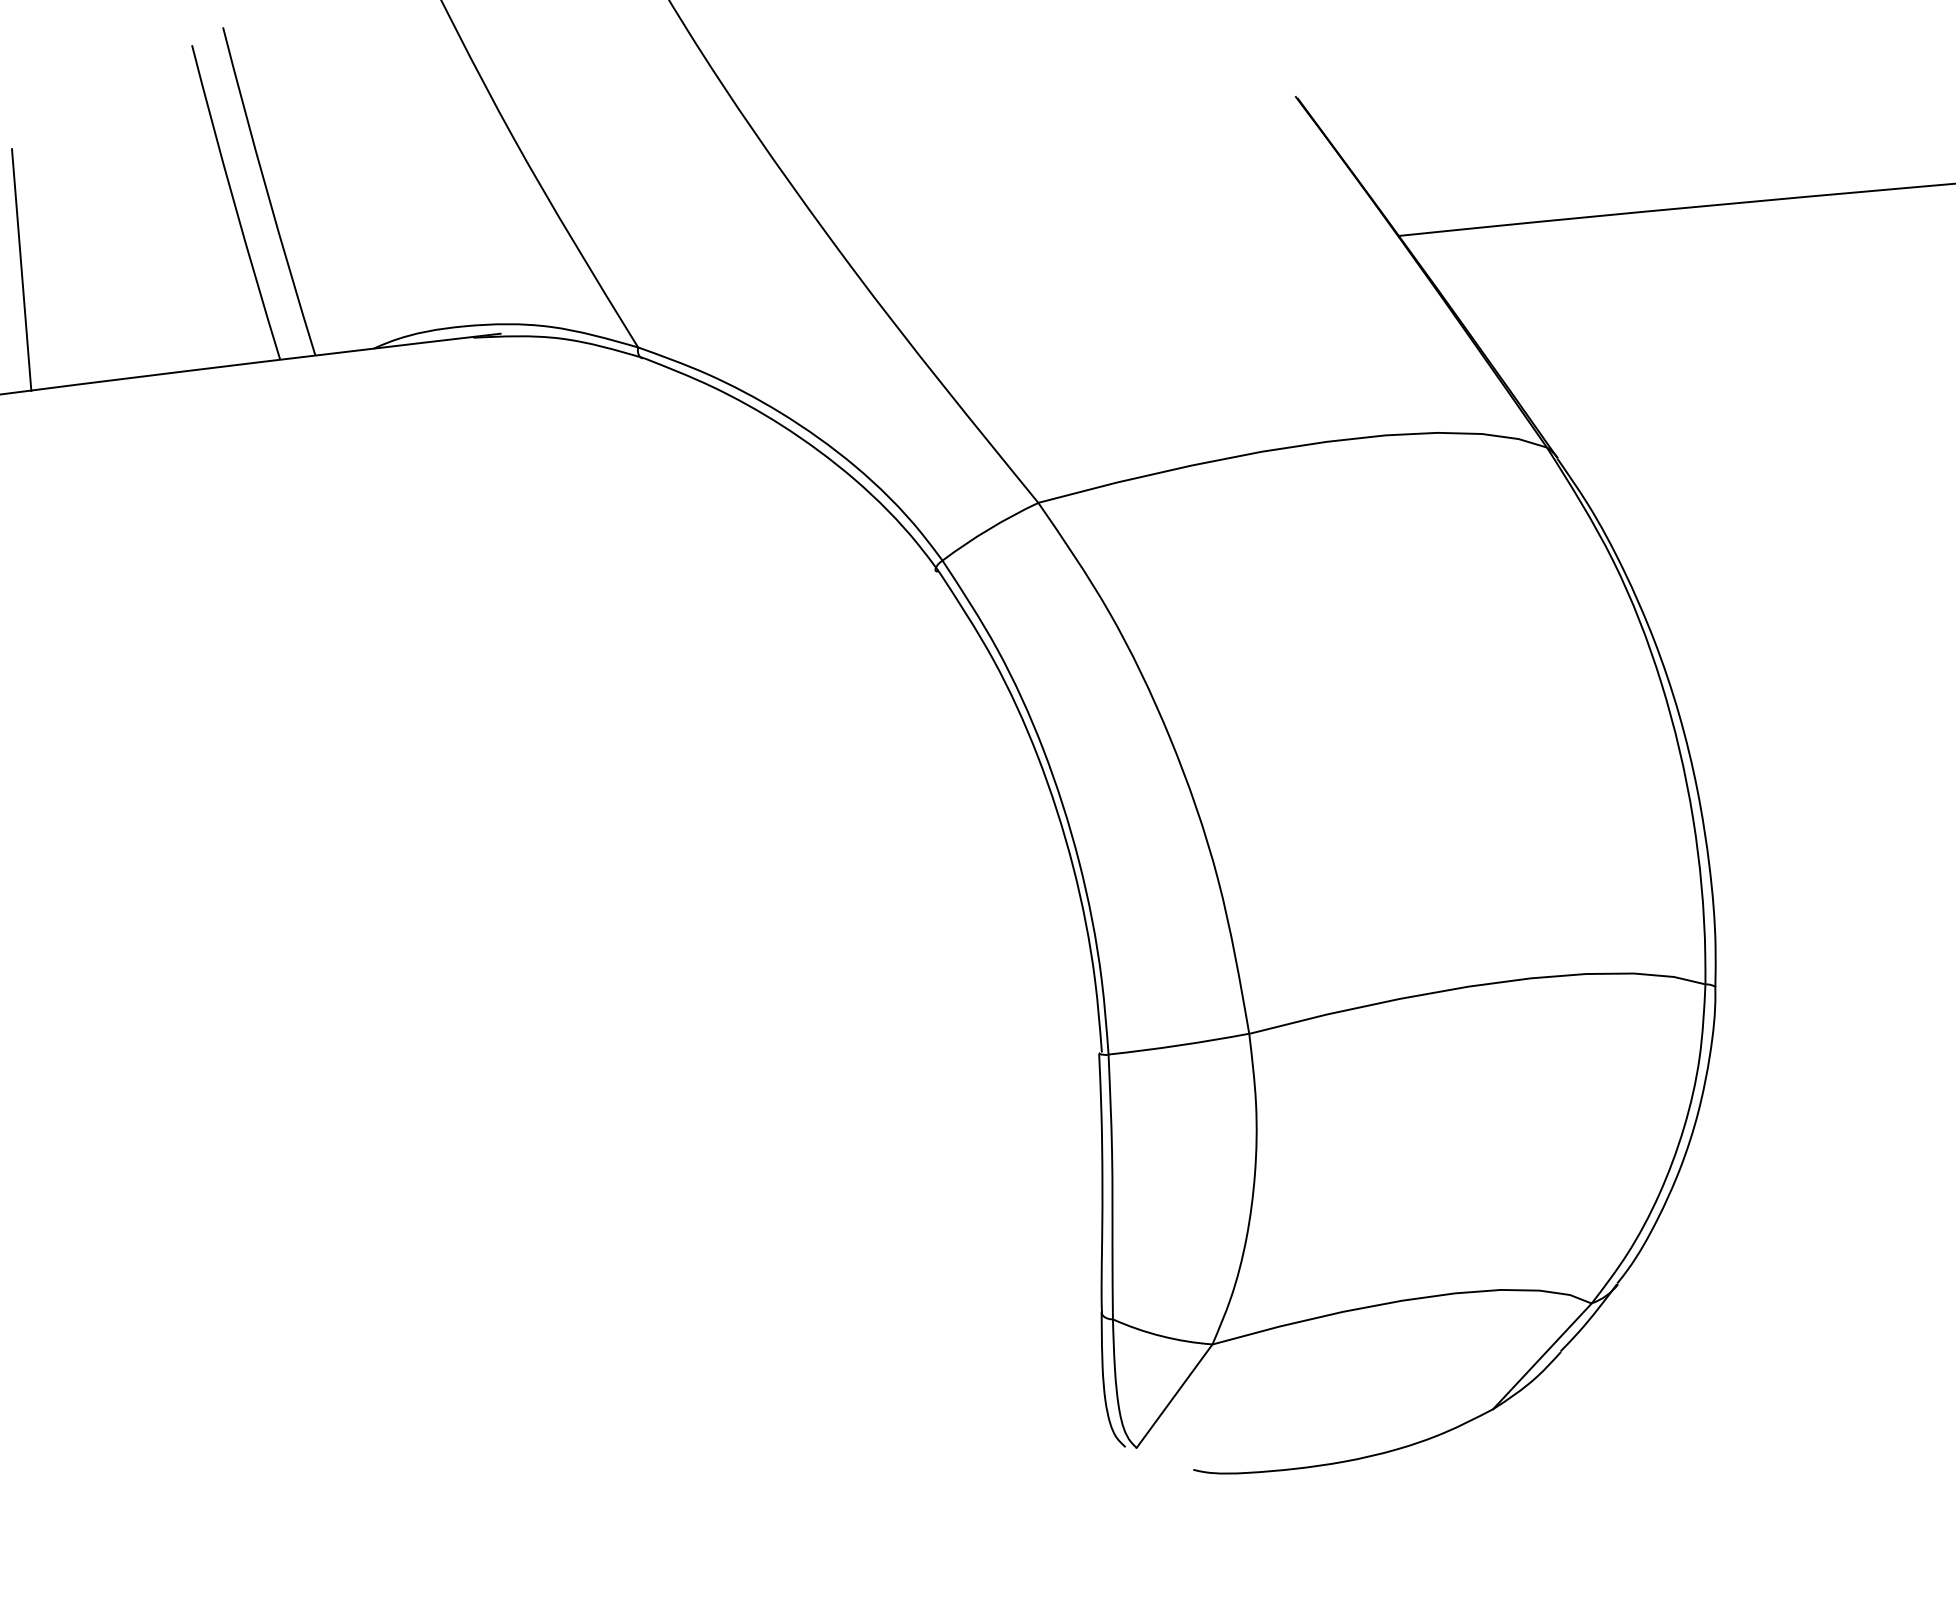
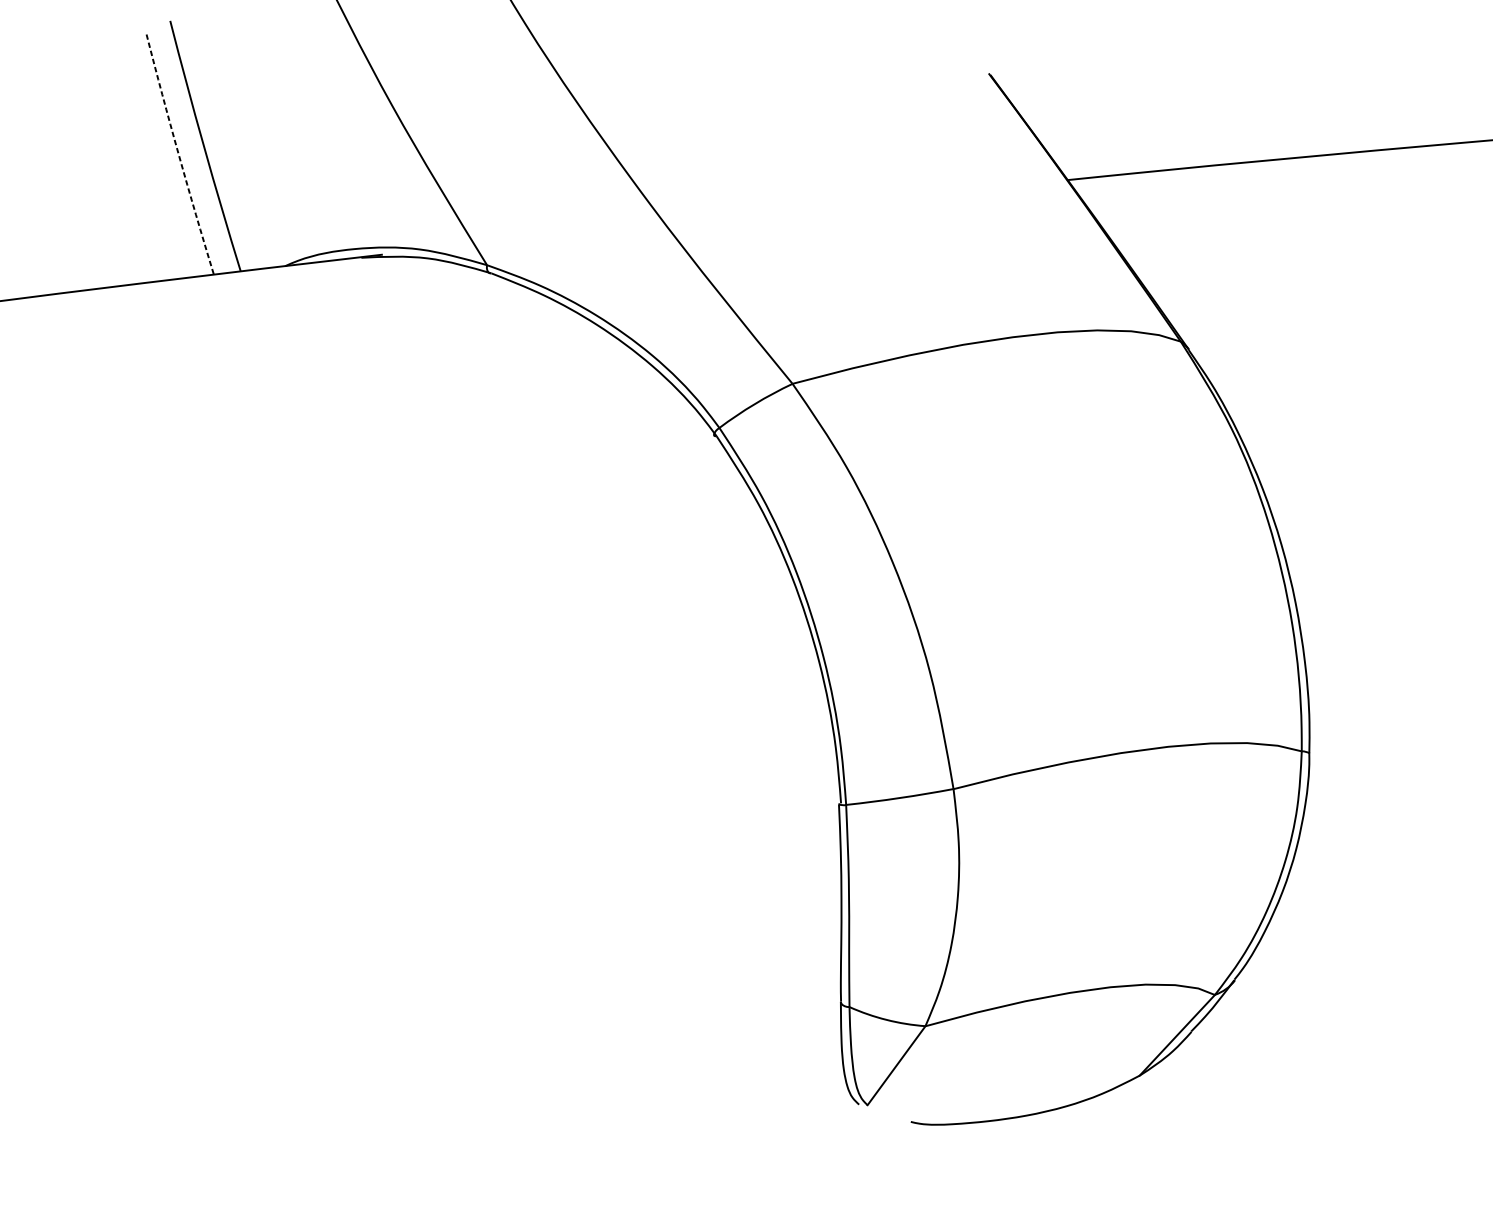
arc: (234, 203) -> (178, 155), solid -> dashed
line: (21, 269) -> (16, 205), removed

